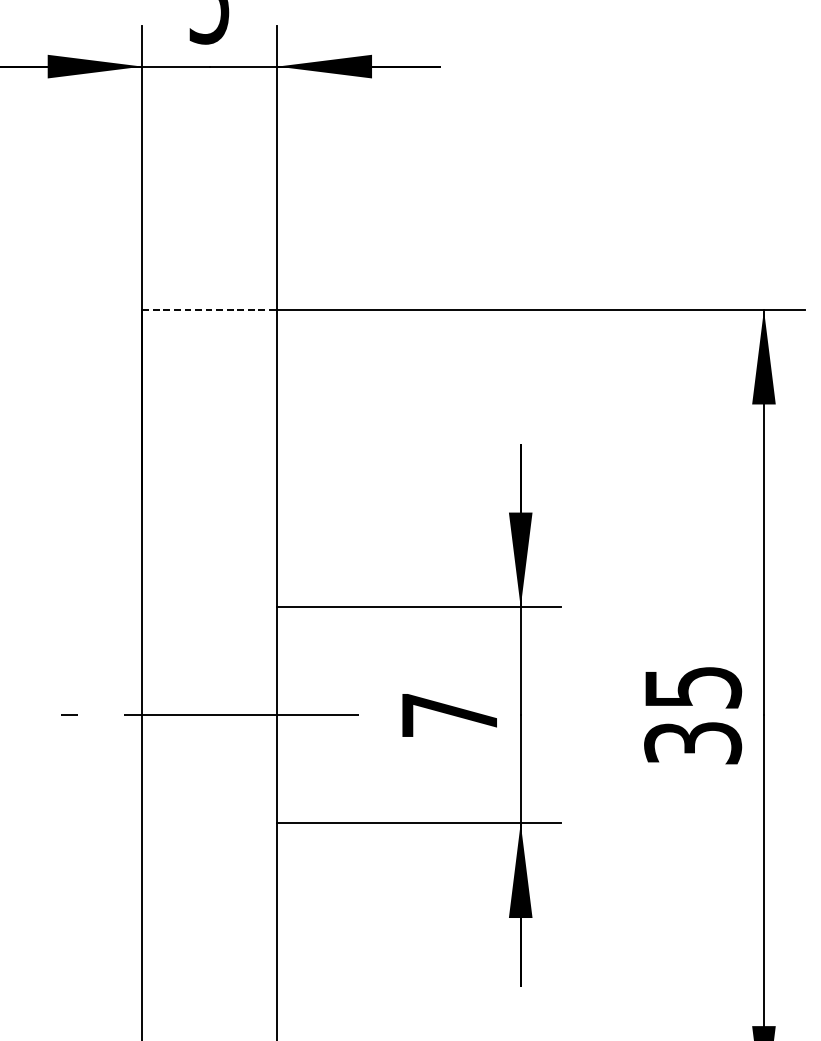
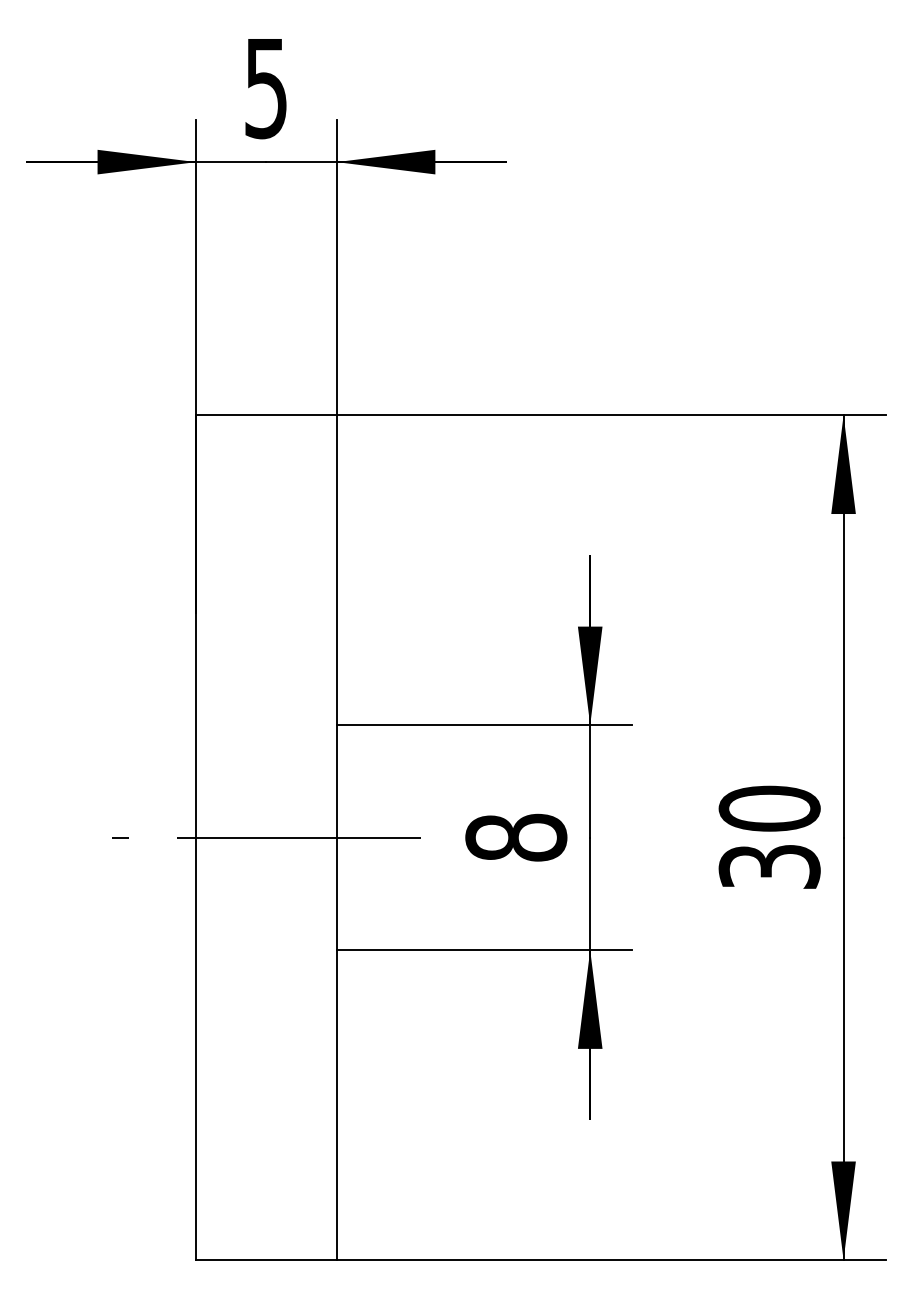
line: (209, 309) -> (266, 415), dashed -> solid
text: (692, 687) -> (769, 808), 35 -> 30
text: (449, 715) -> (516, 837), 7 -> 8

